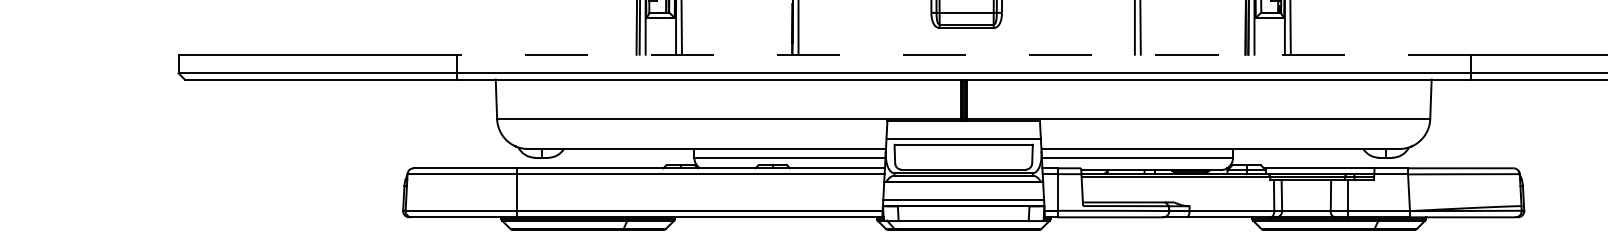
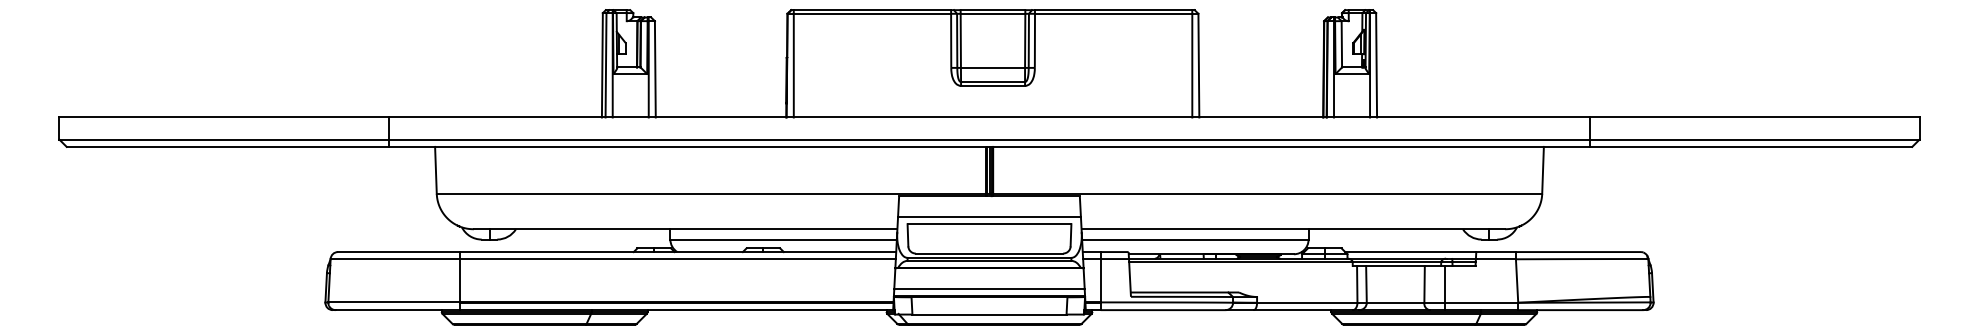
line: (963, 54) -> (989, 117), dashed -> solid

